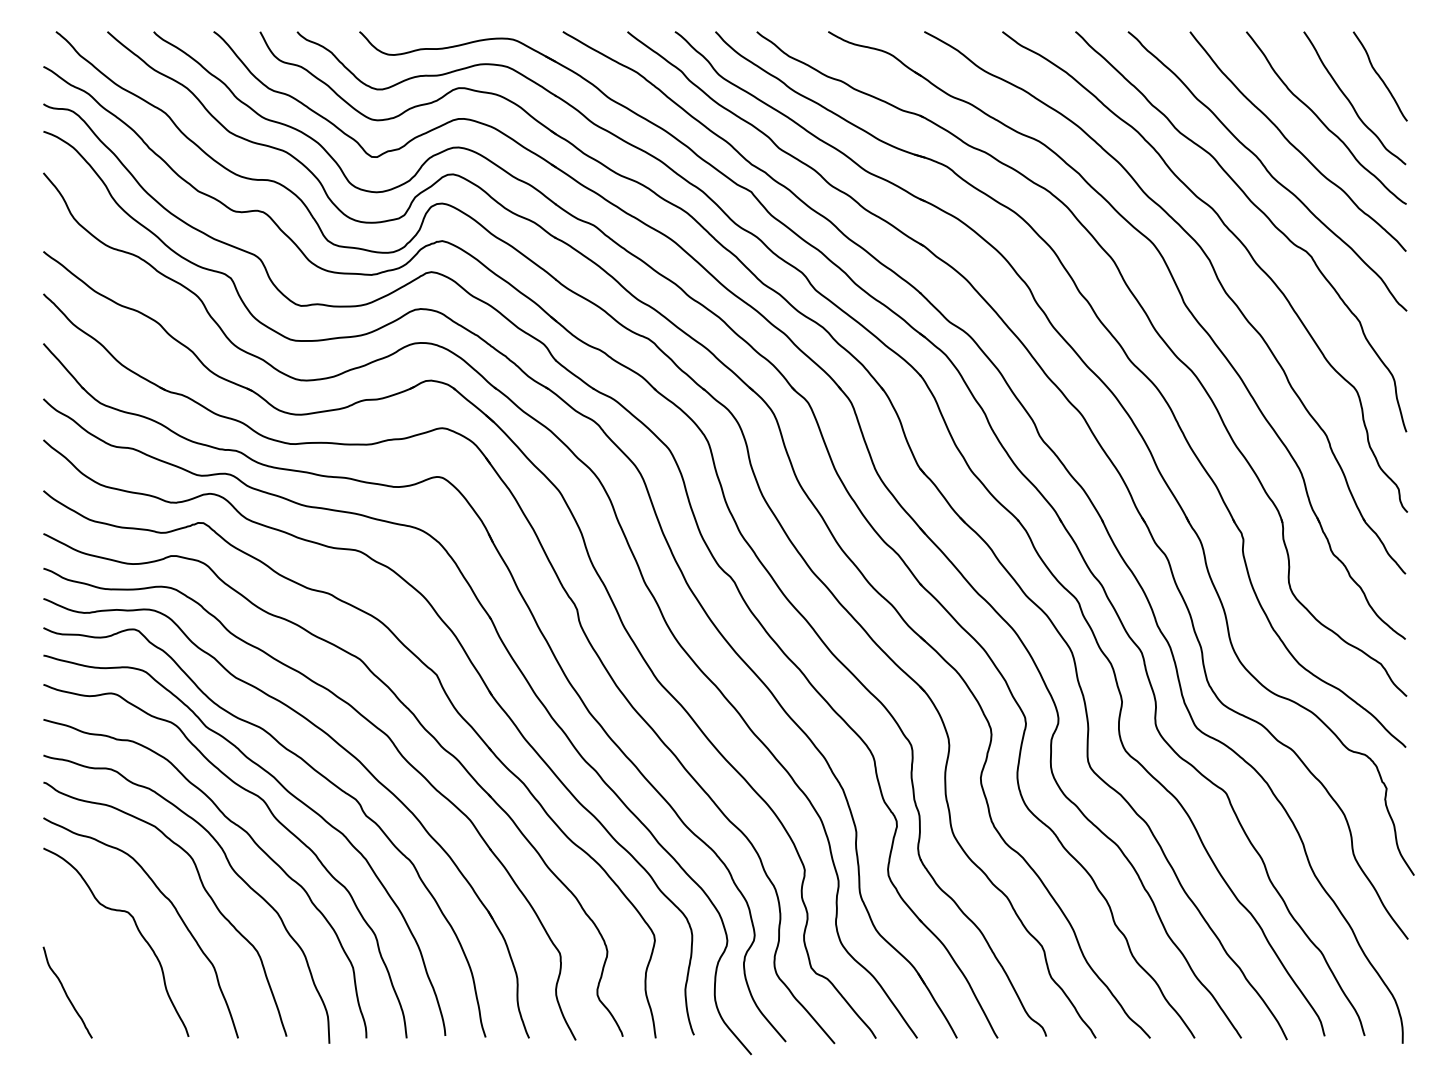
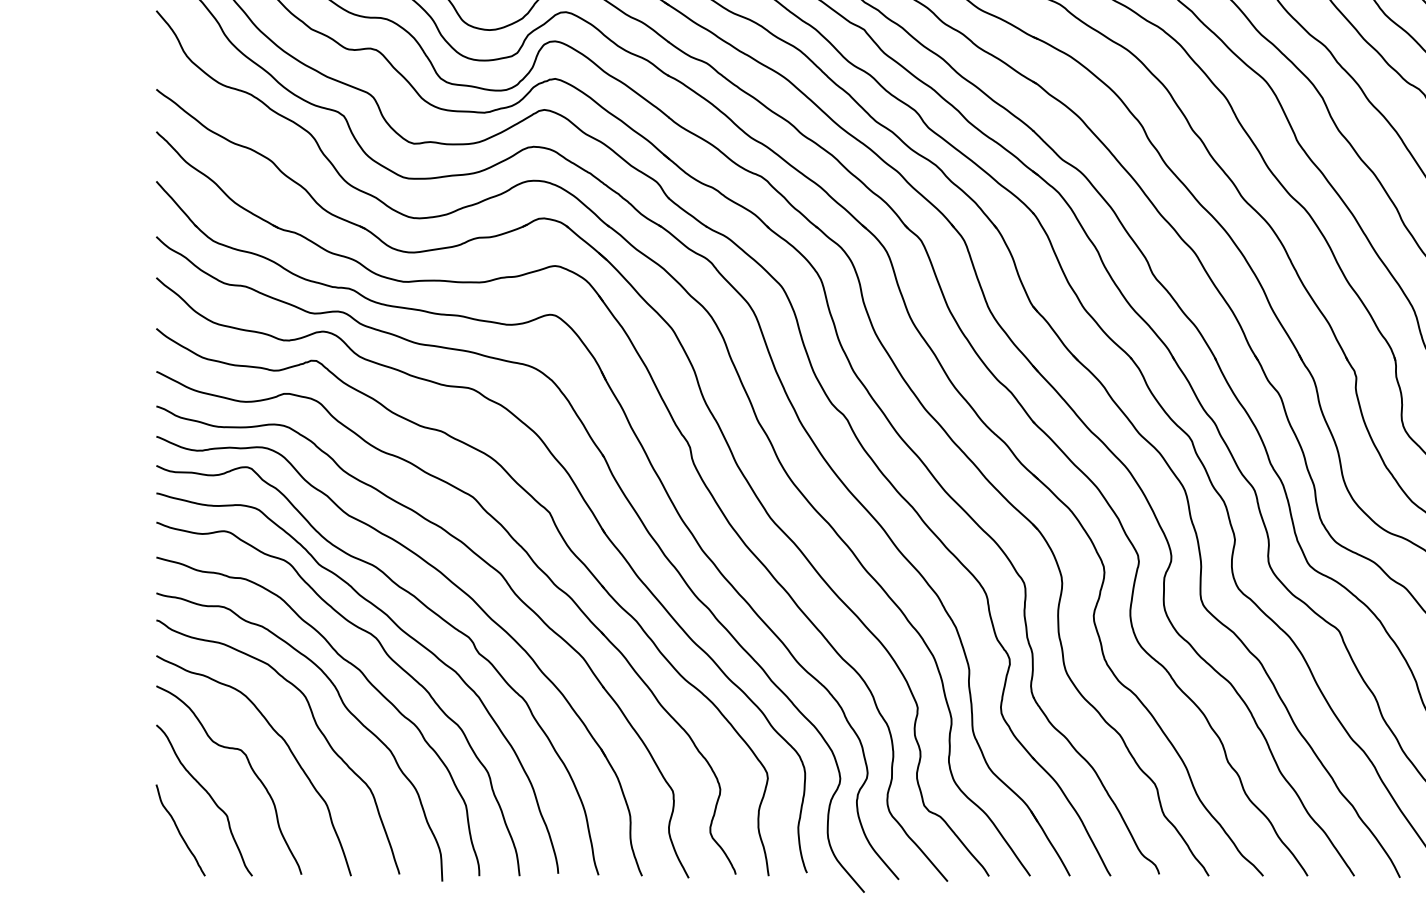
curve: (97, 960) -> (210, 798), added

